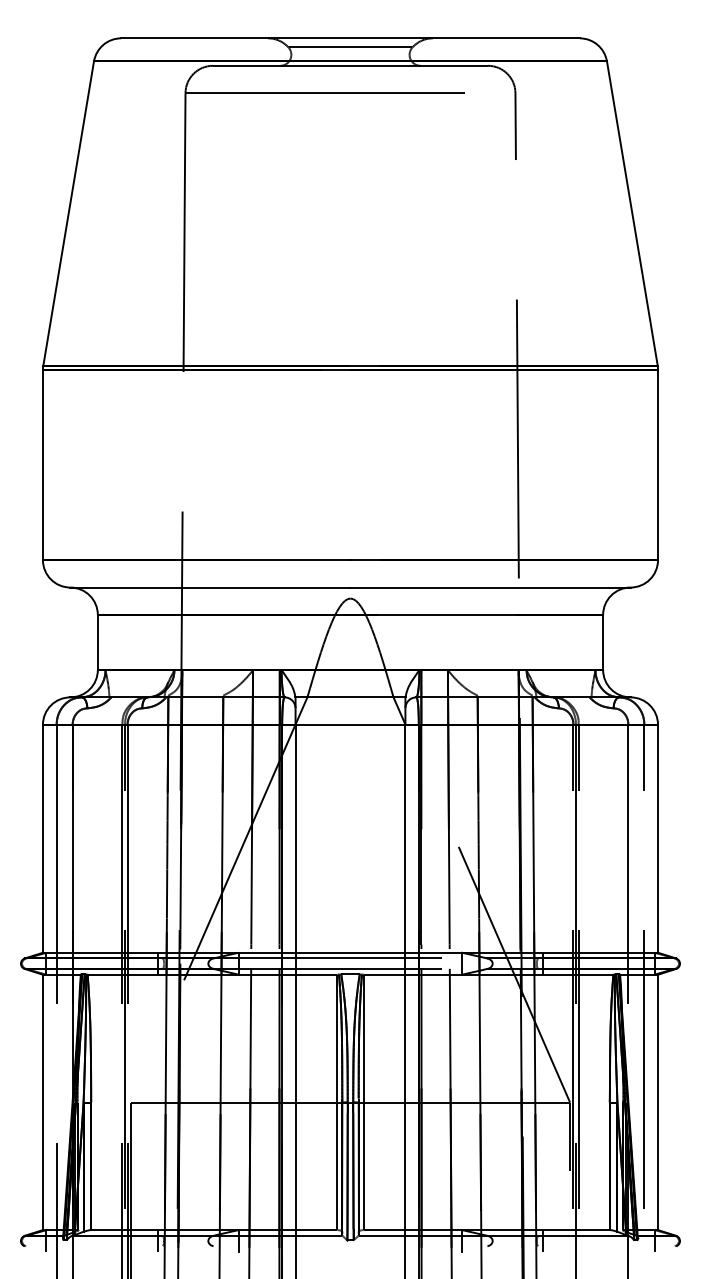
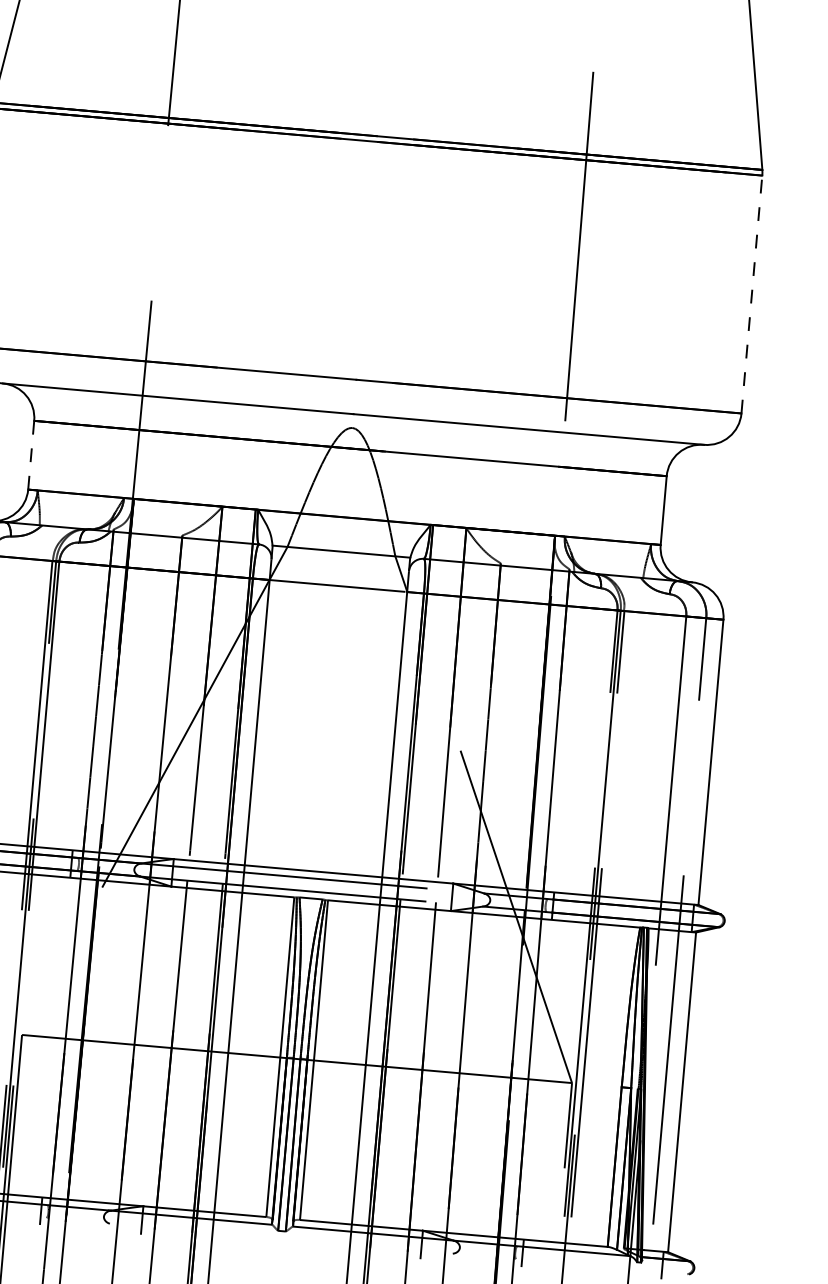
line: (658, 464) -> (752, 293), solid -> dashed
line: (97, 642) -> (30, 455), solid -> dashed

